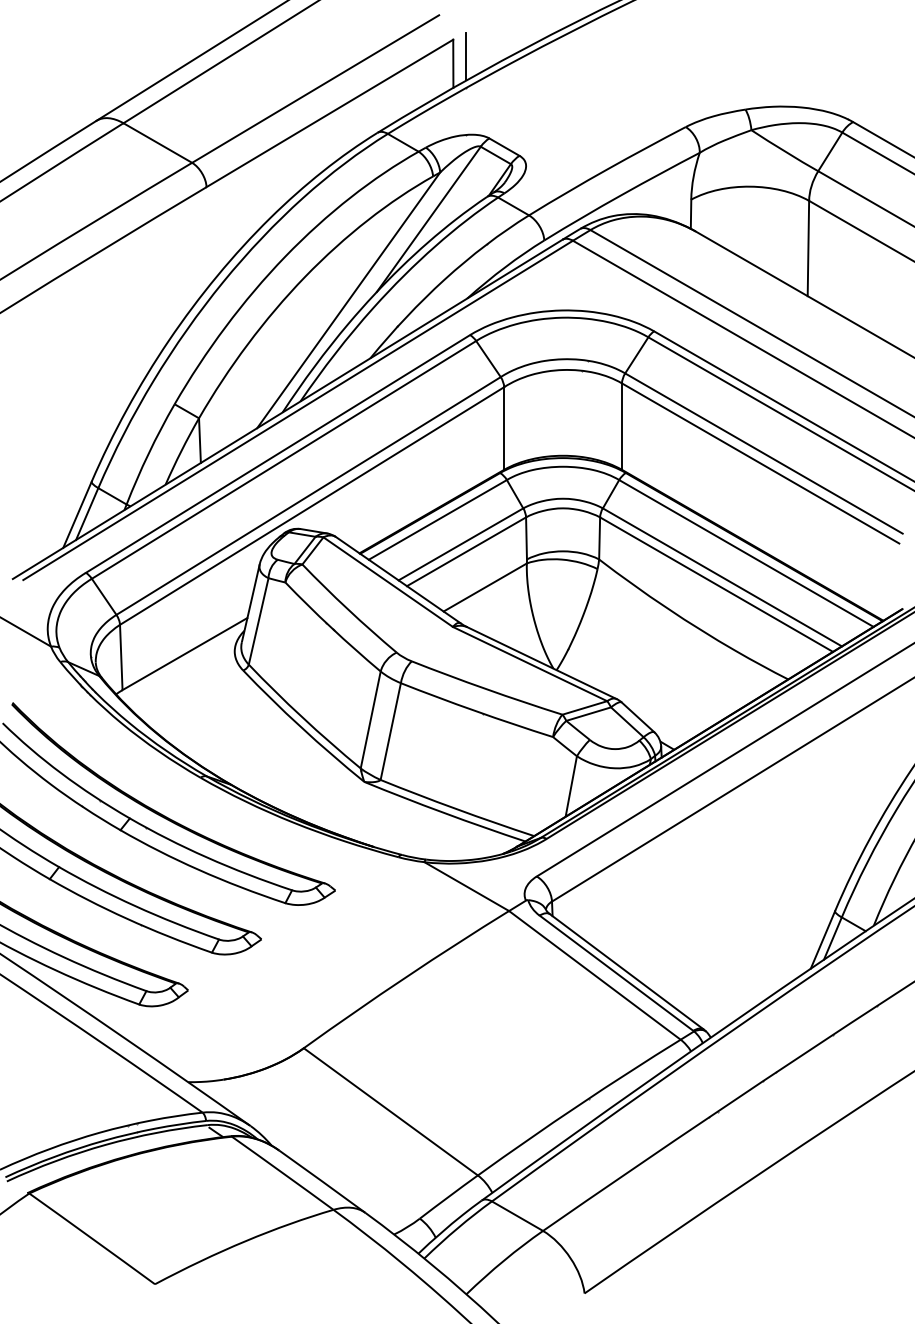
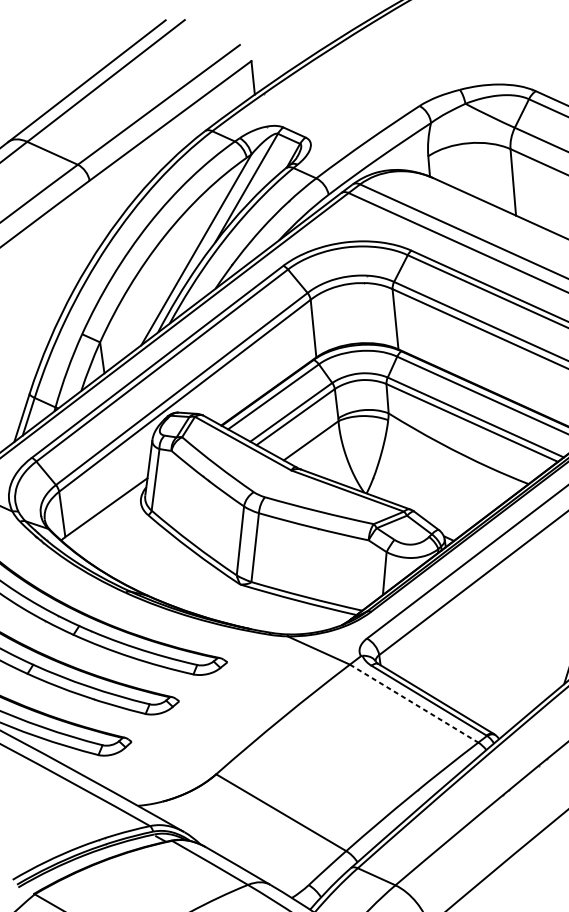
line: (466, 56) -> (261, 71), removed
line: (595, 975) -> (414, 703), solid -> dashed

